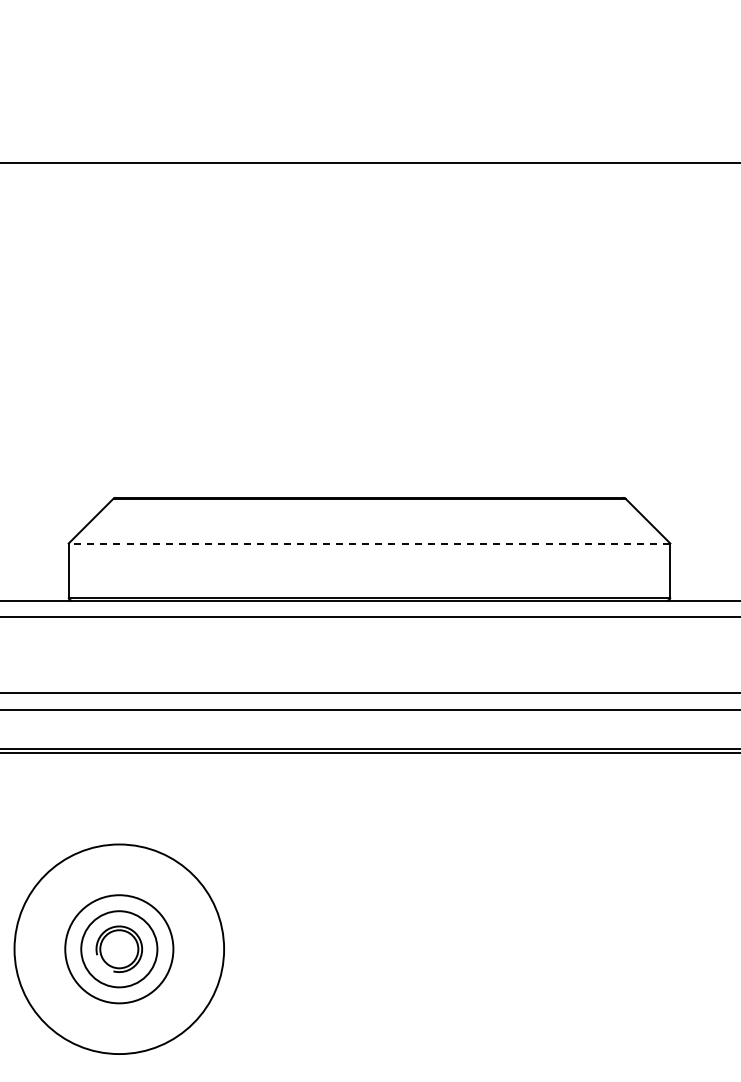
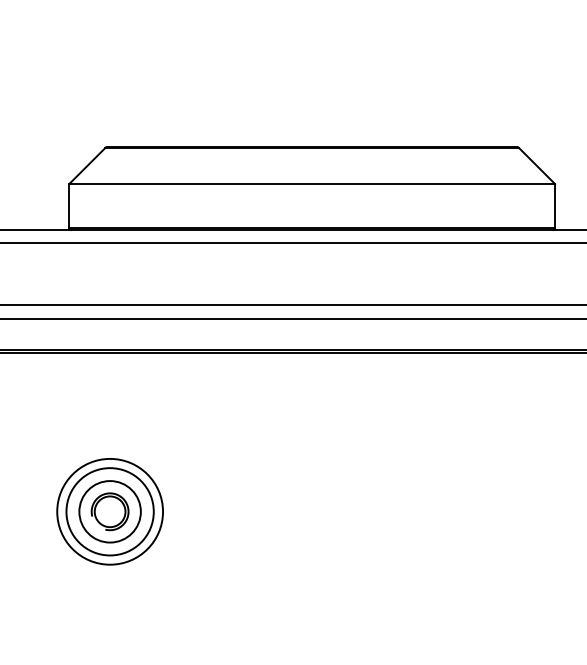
line: (369, 543) -> (312, 184), dashed -> solid
circle: (118, 948) -> (109, 511), size x0.62

